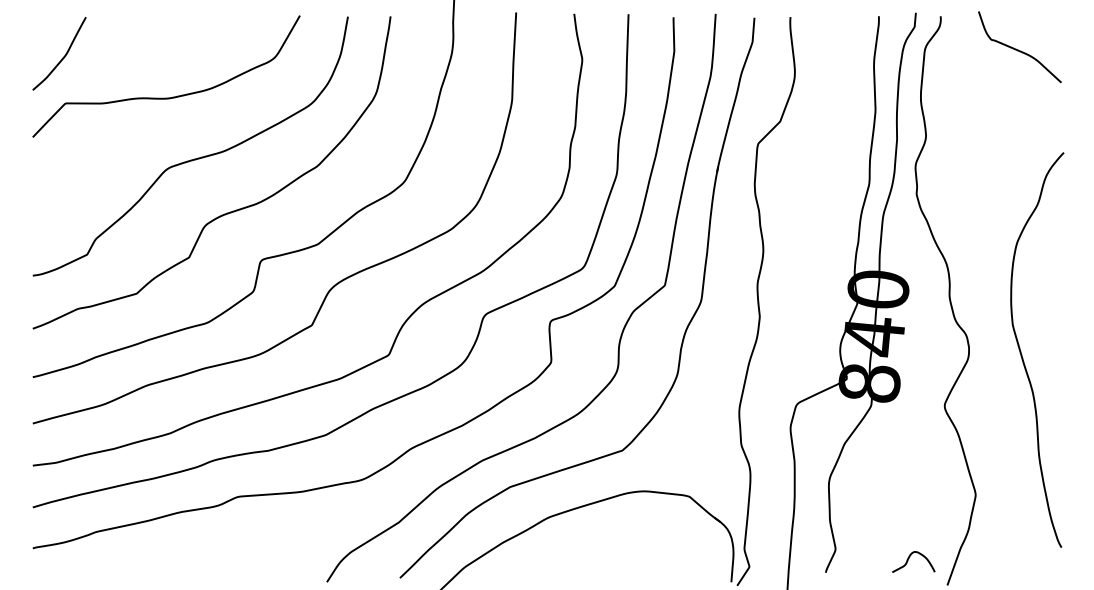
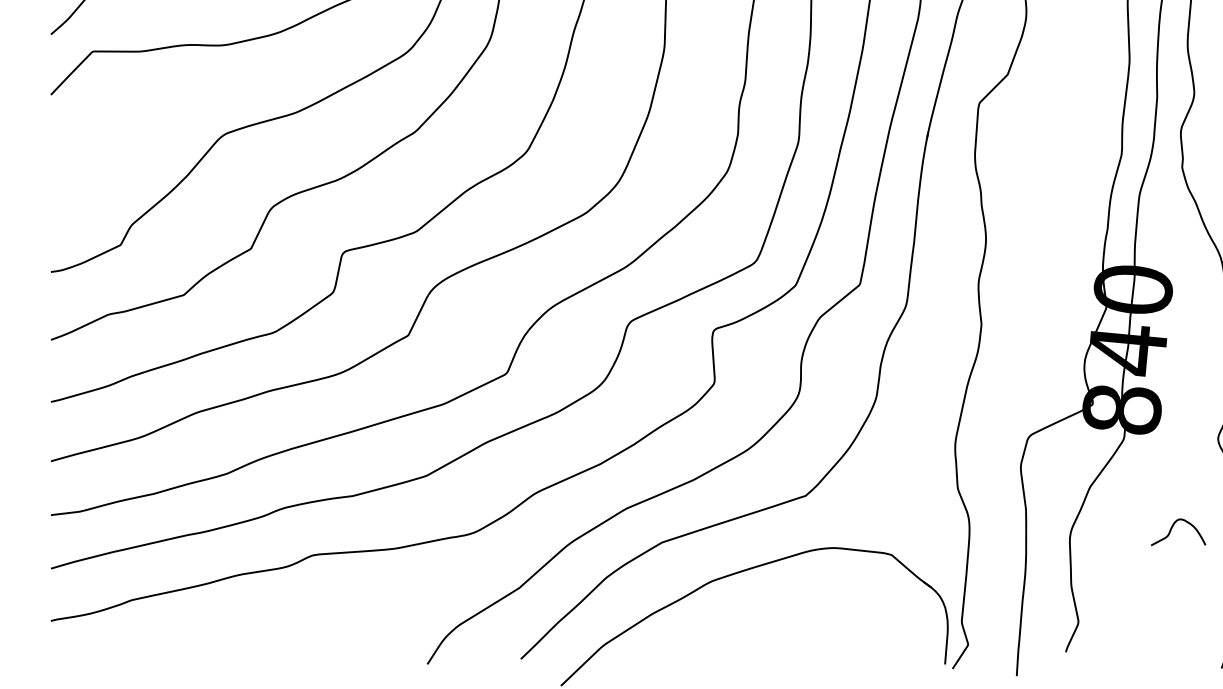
curve: (909, 558) -> (1173, 527), moved

